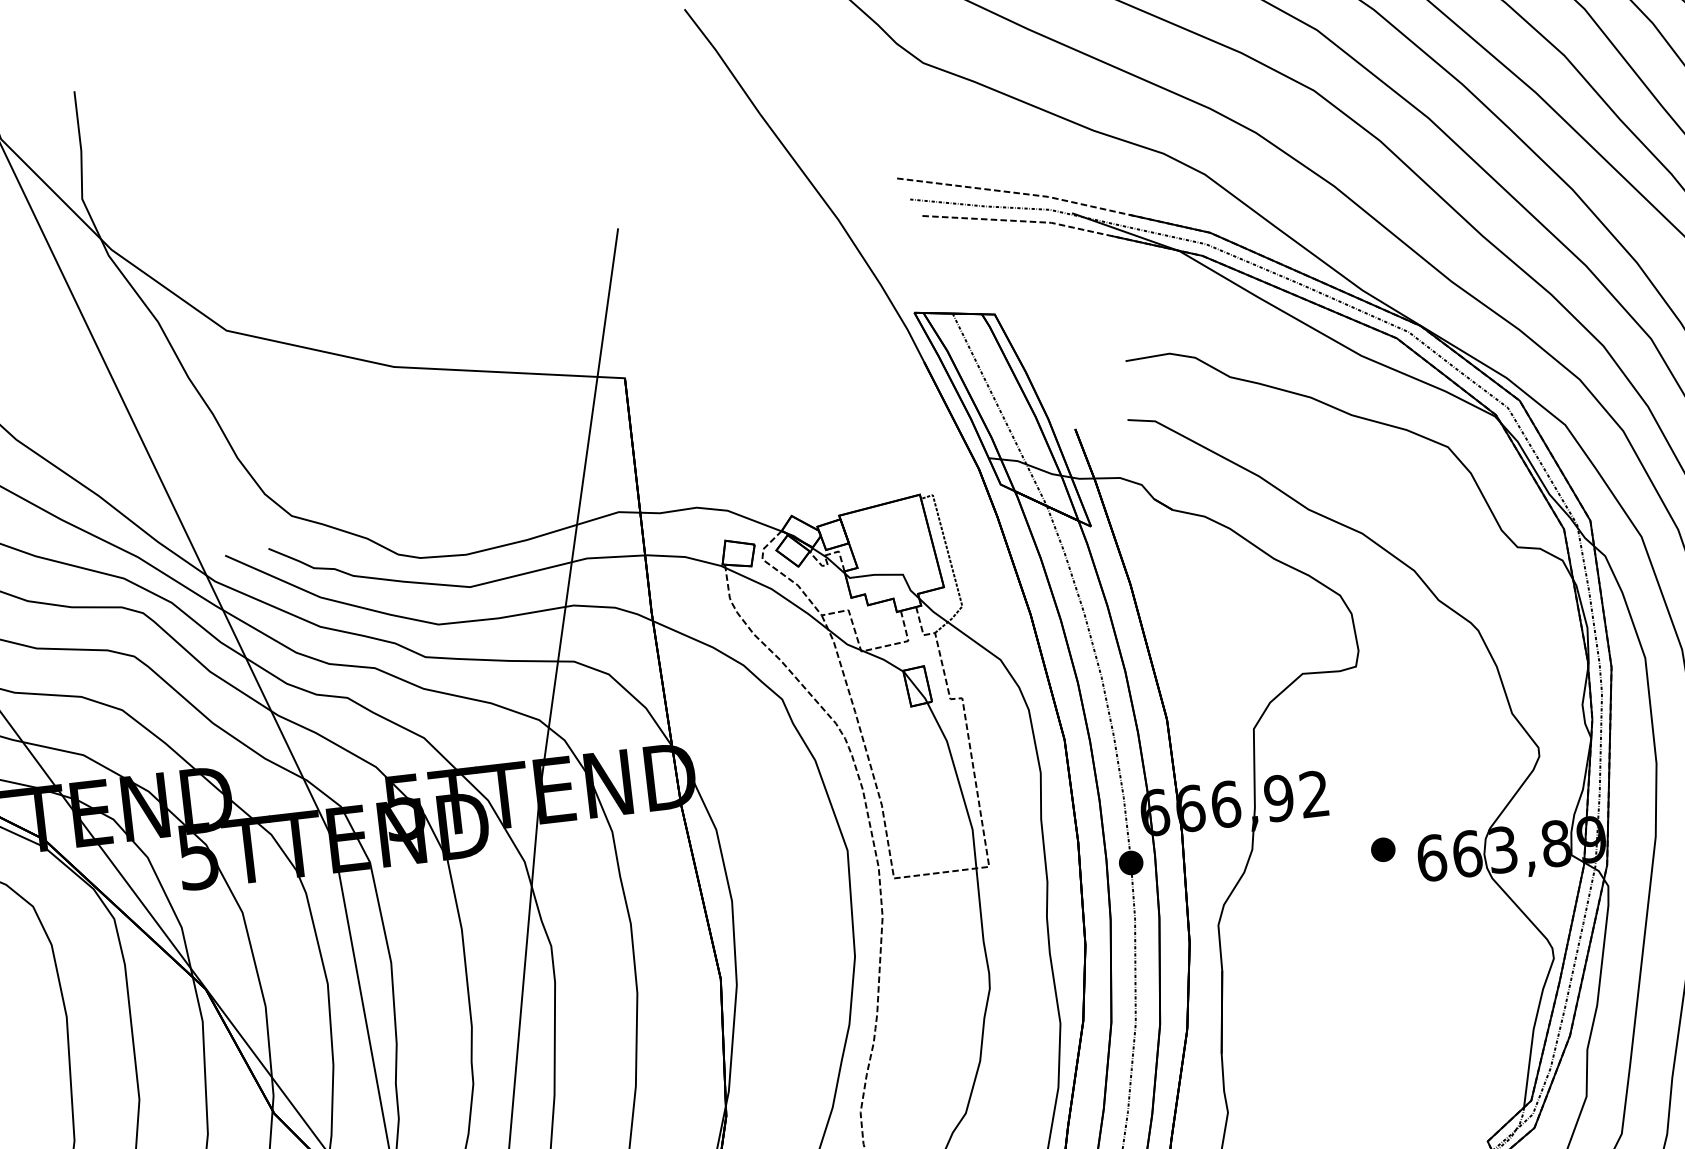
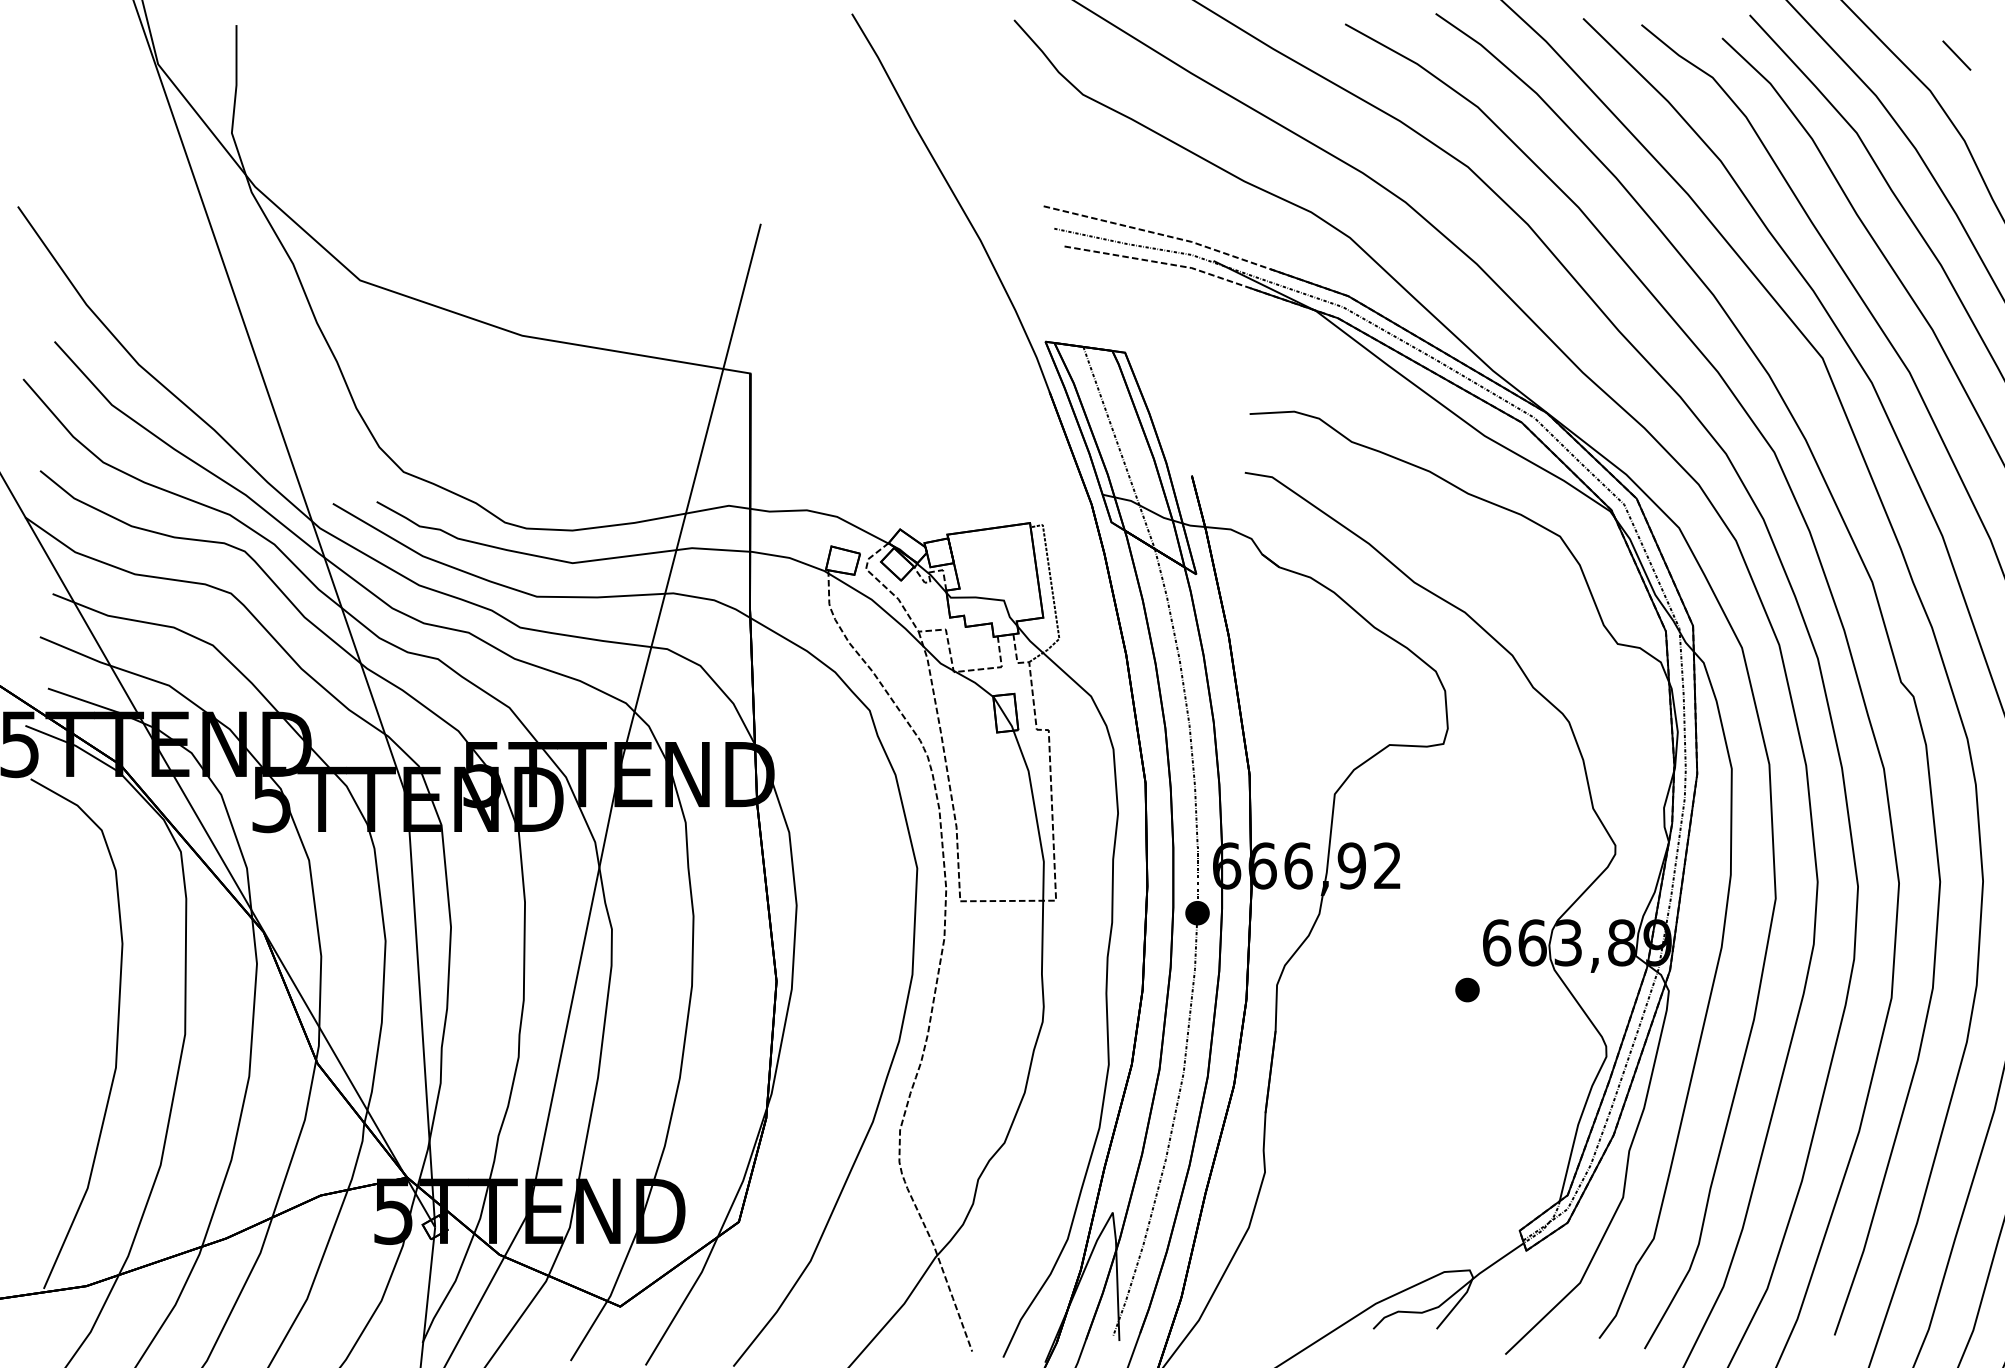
part: (1383, 849) -> (1467, 989), moved

